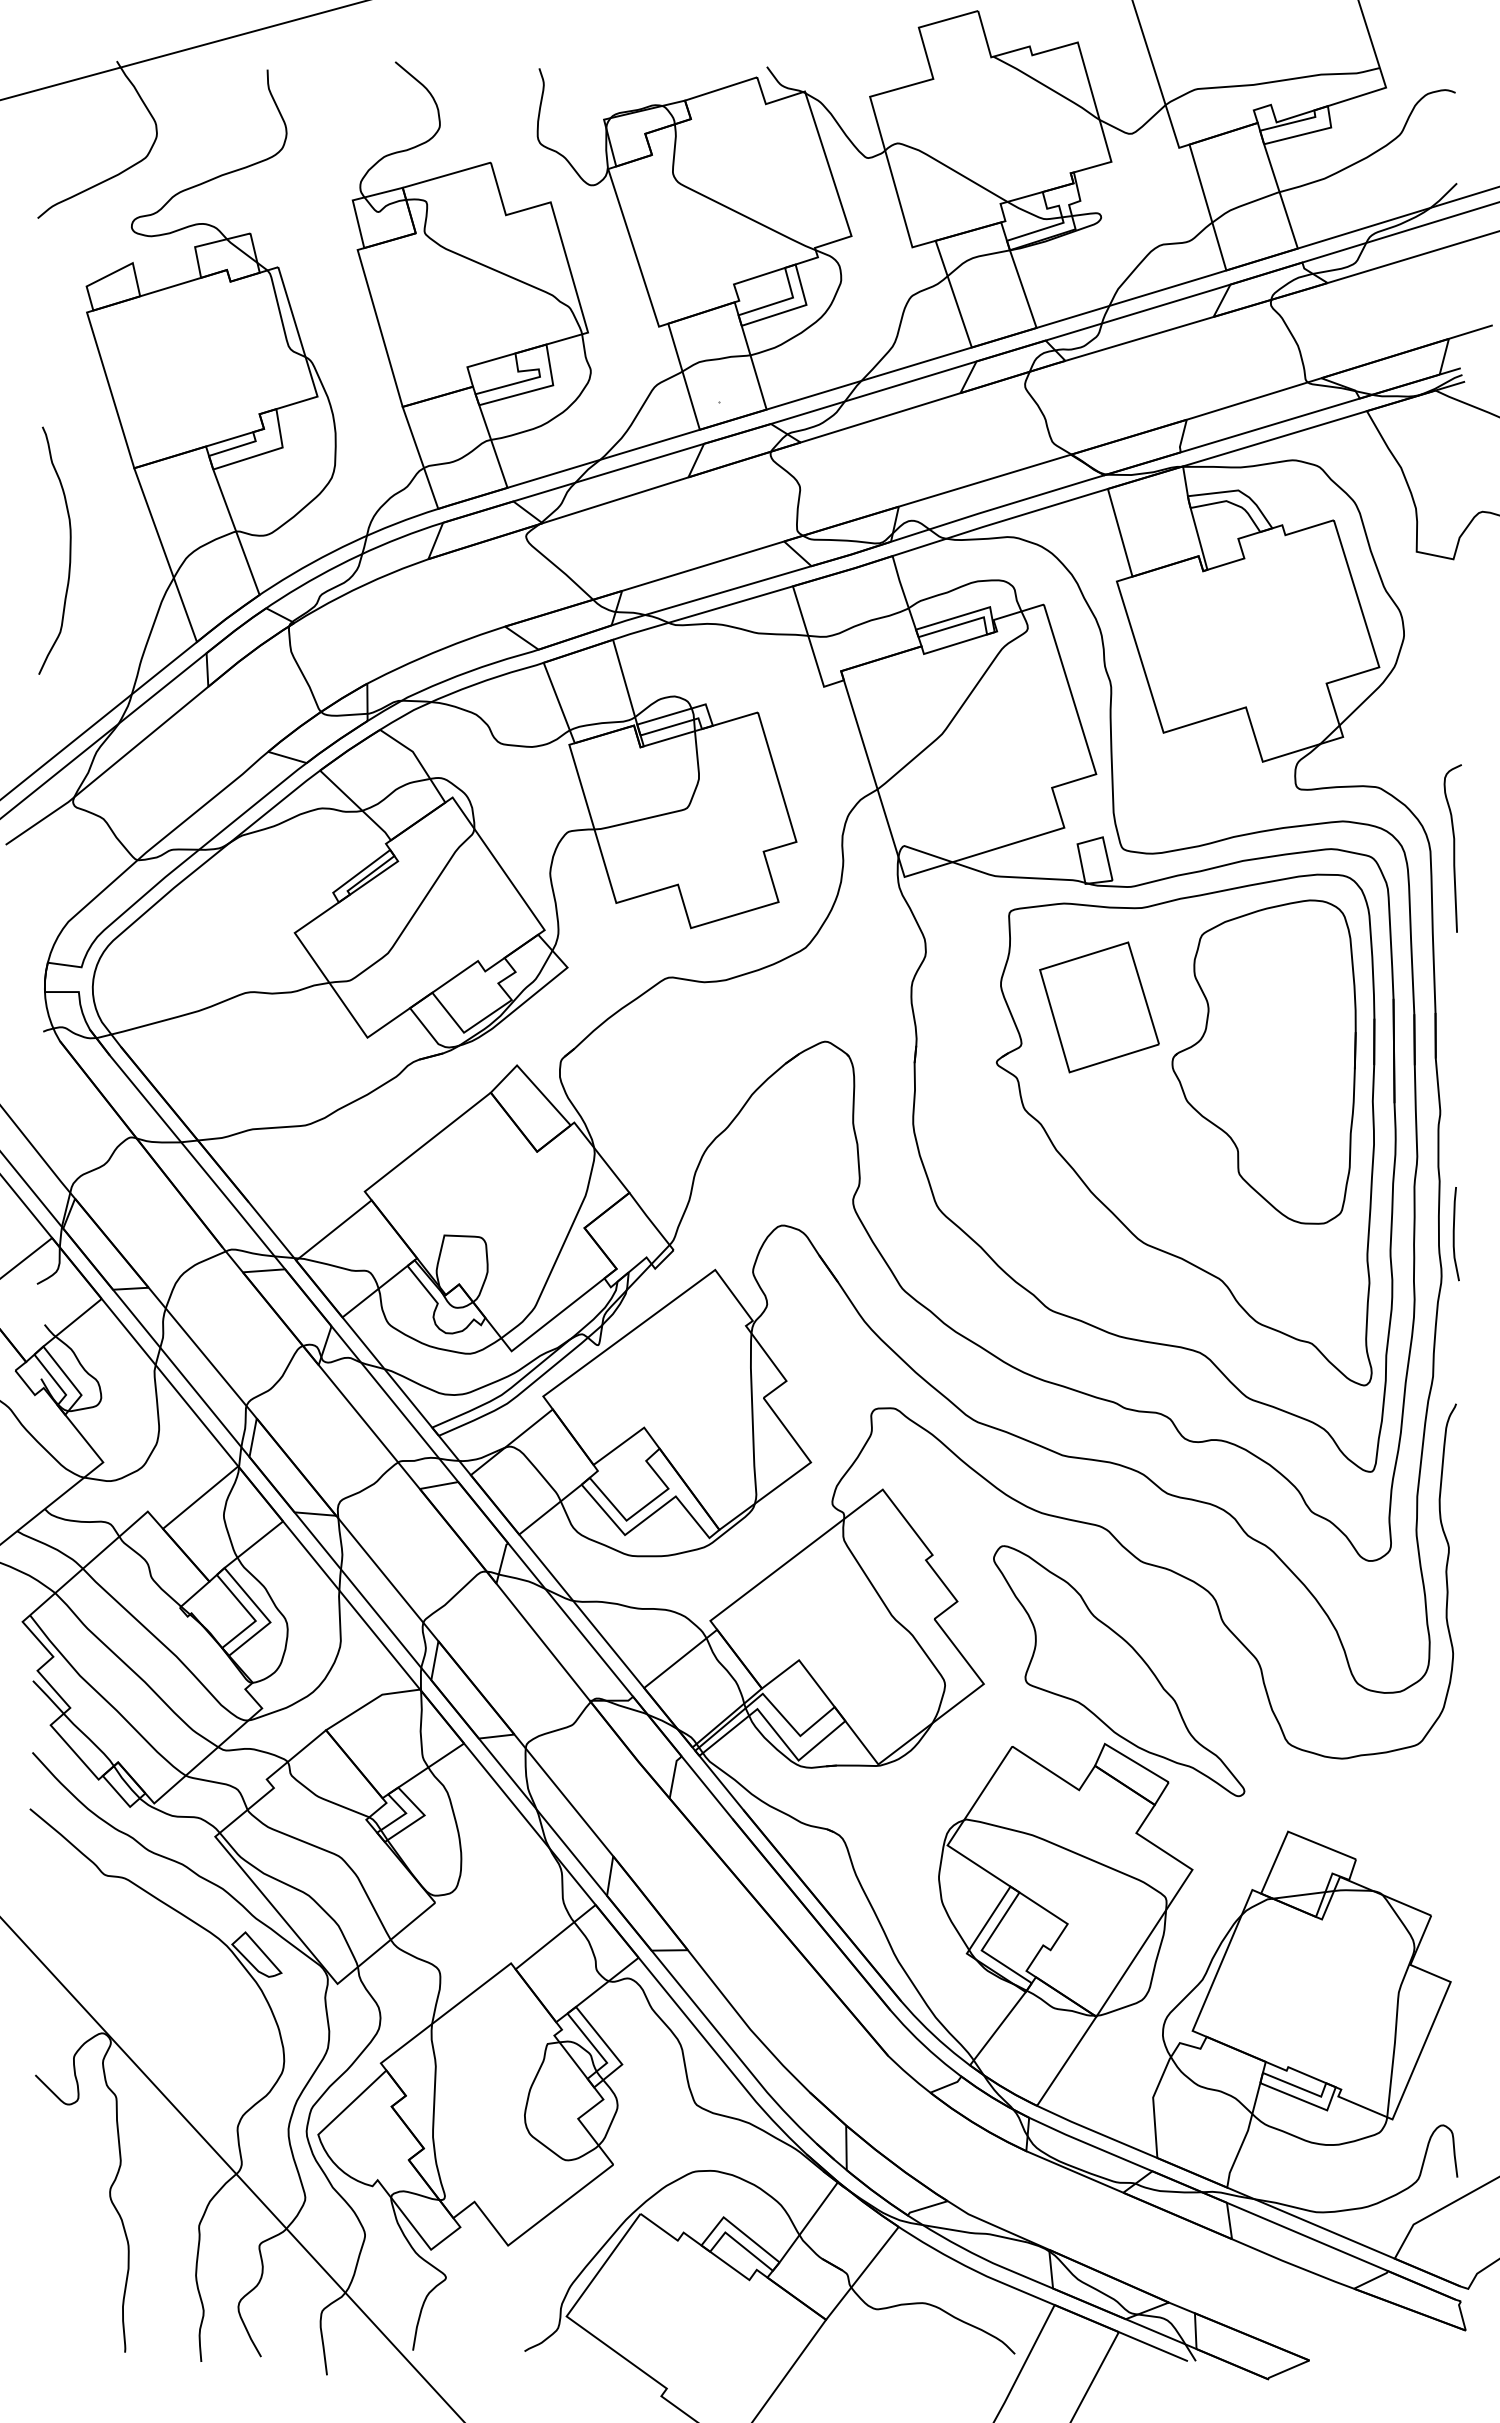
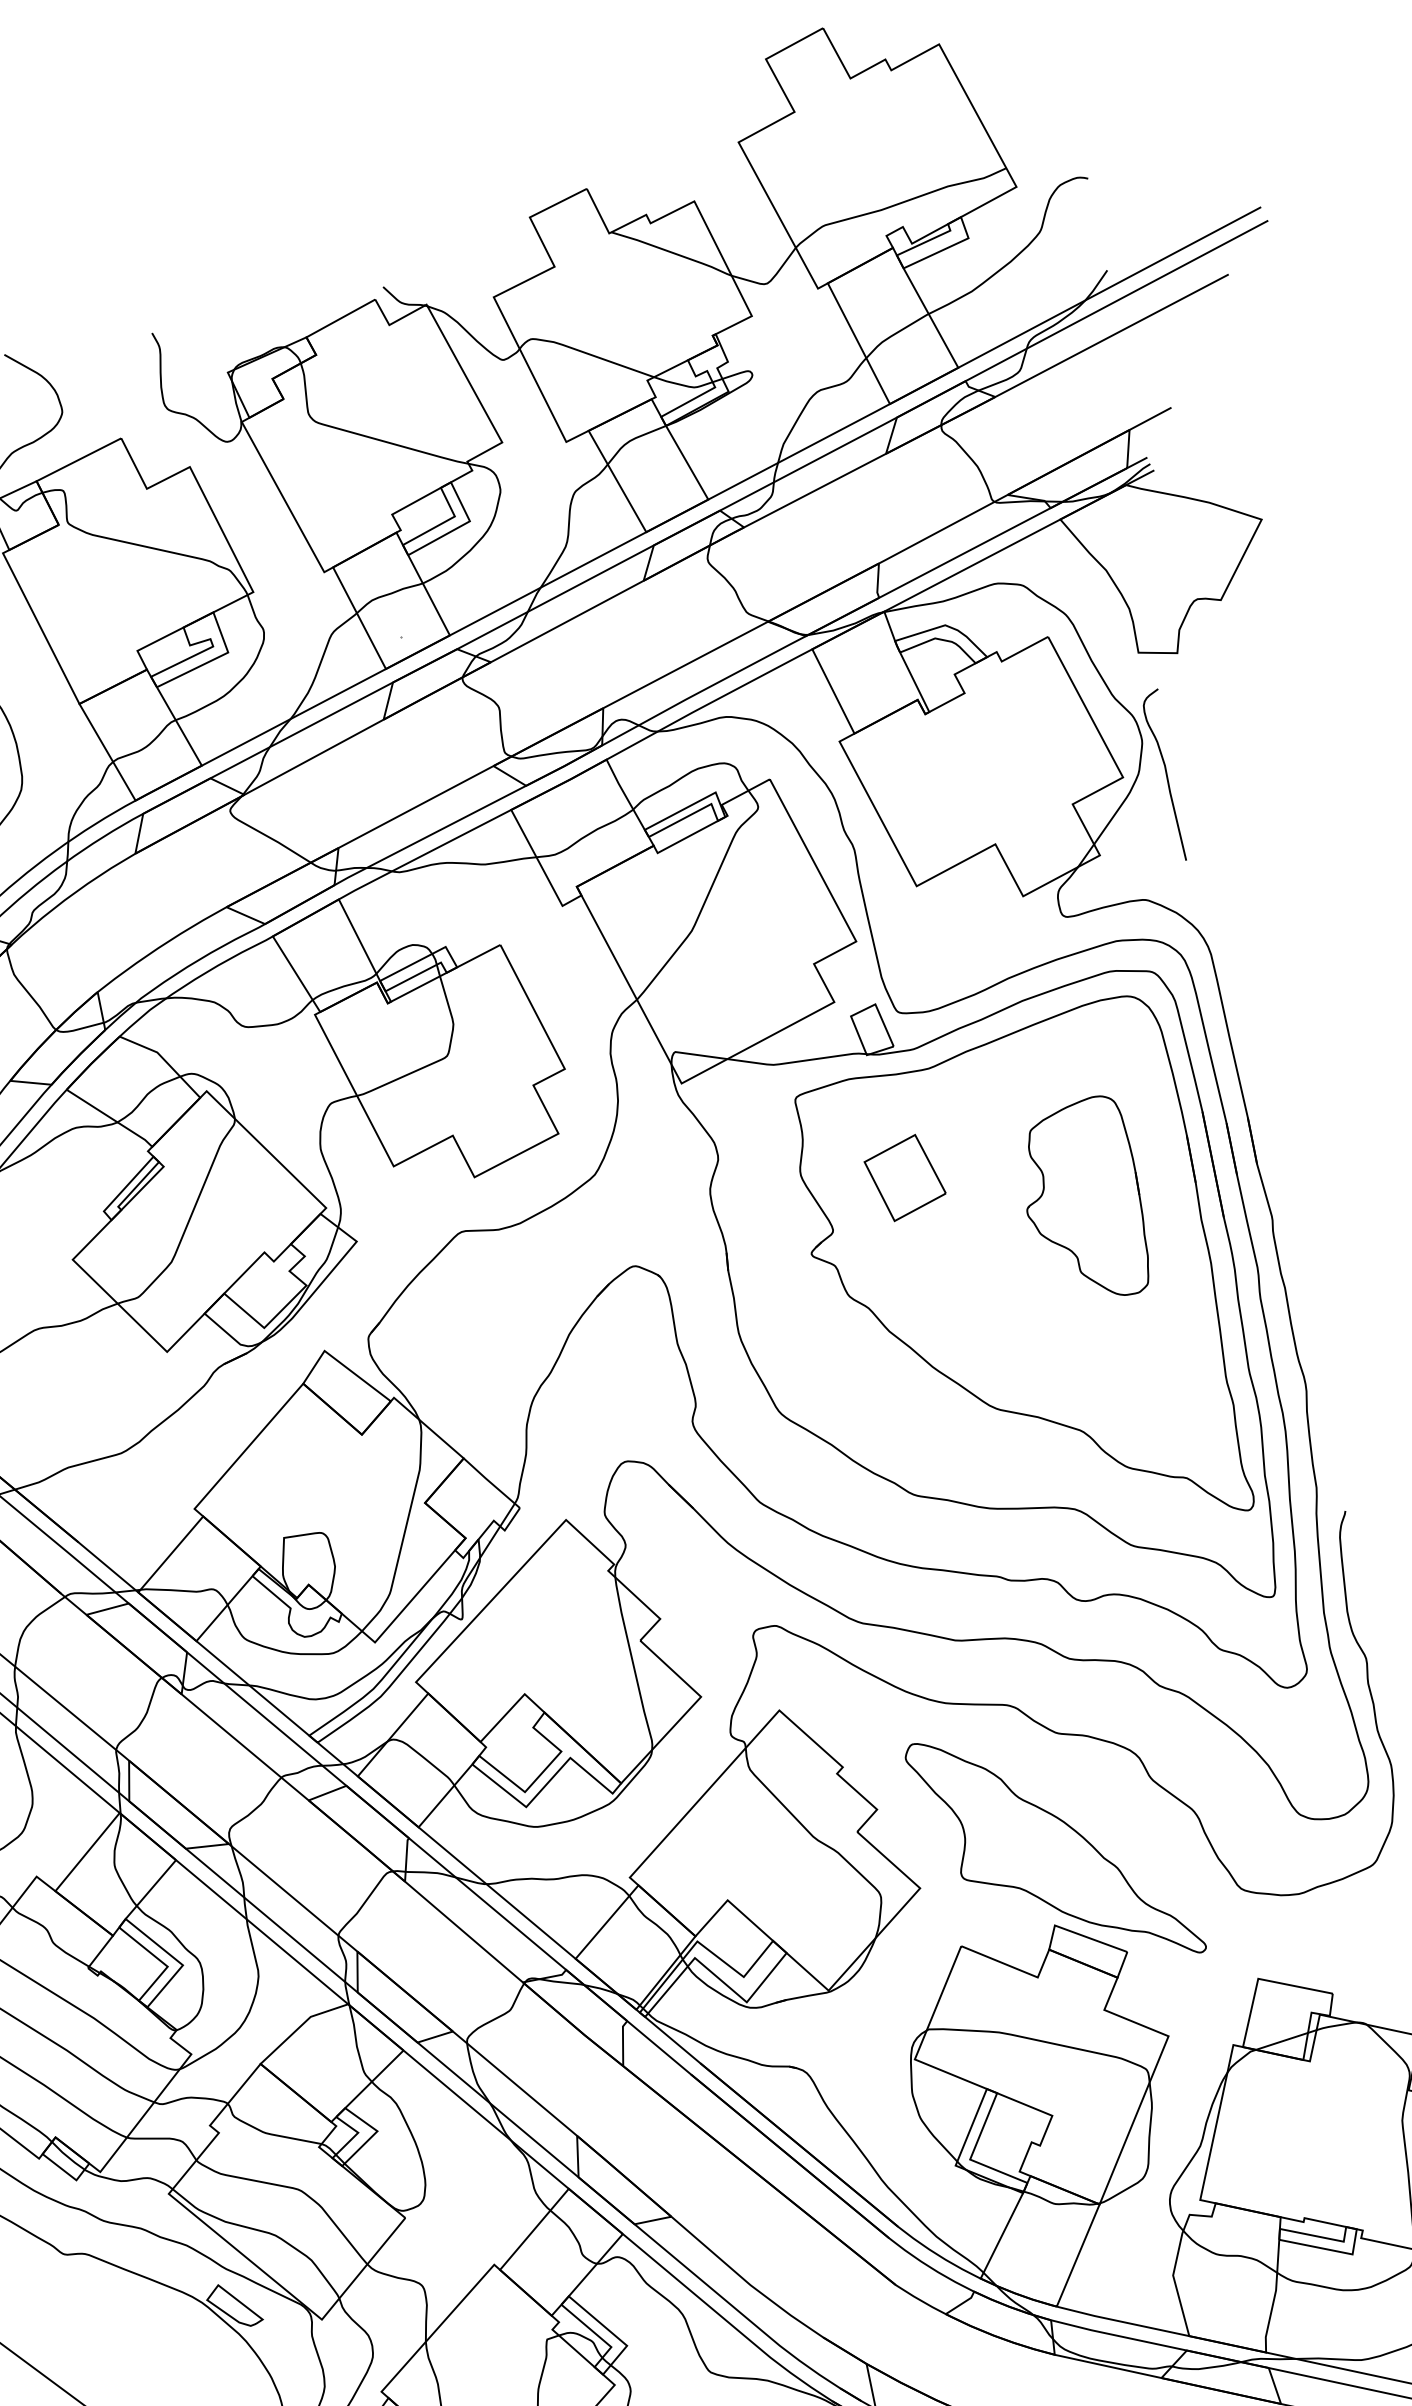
curve: (1453, 848) -> (1166, 775), moved
part: (1099, 1007) -> (905, 1178), size x0.6
part: (1263, 1061) -> (1082, 1200), size x0.6
curve: (1454, 1234) -> (1310, 1339), removed

